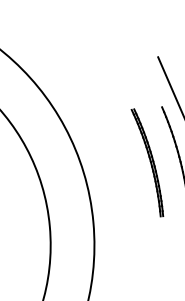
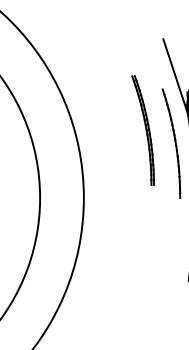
part: (146, 162) -> (142, 130), moved

